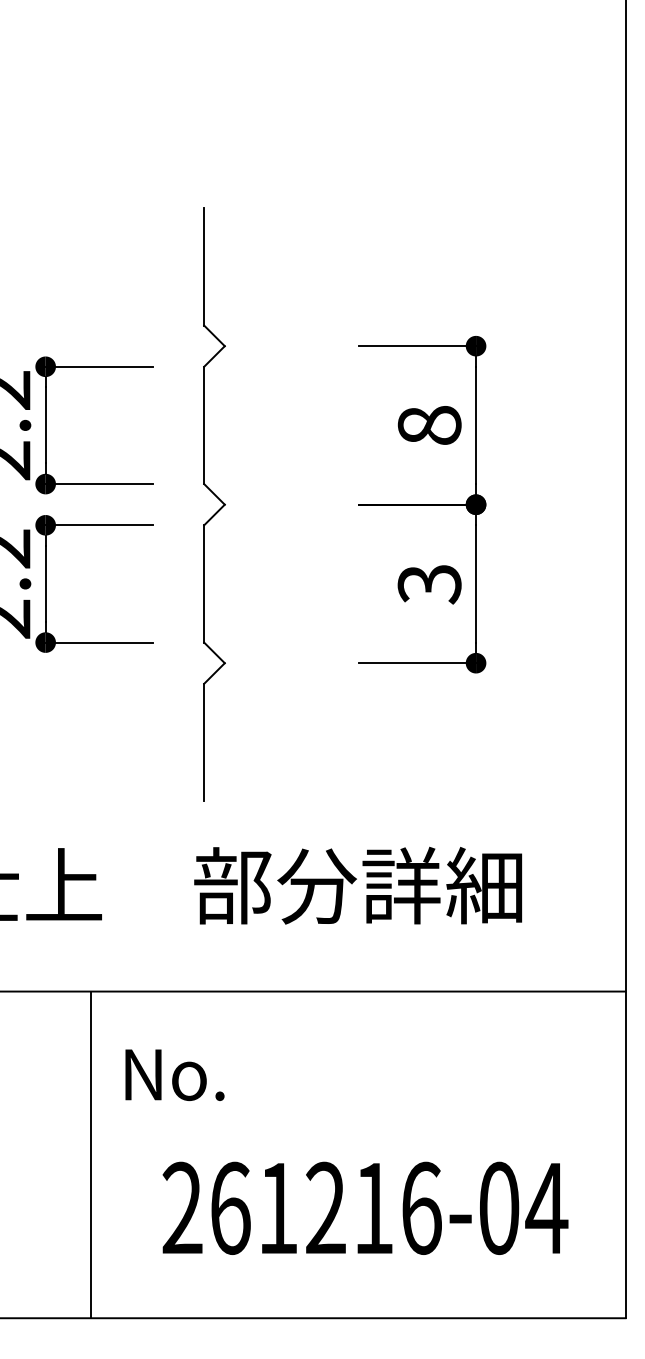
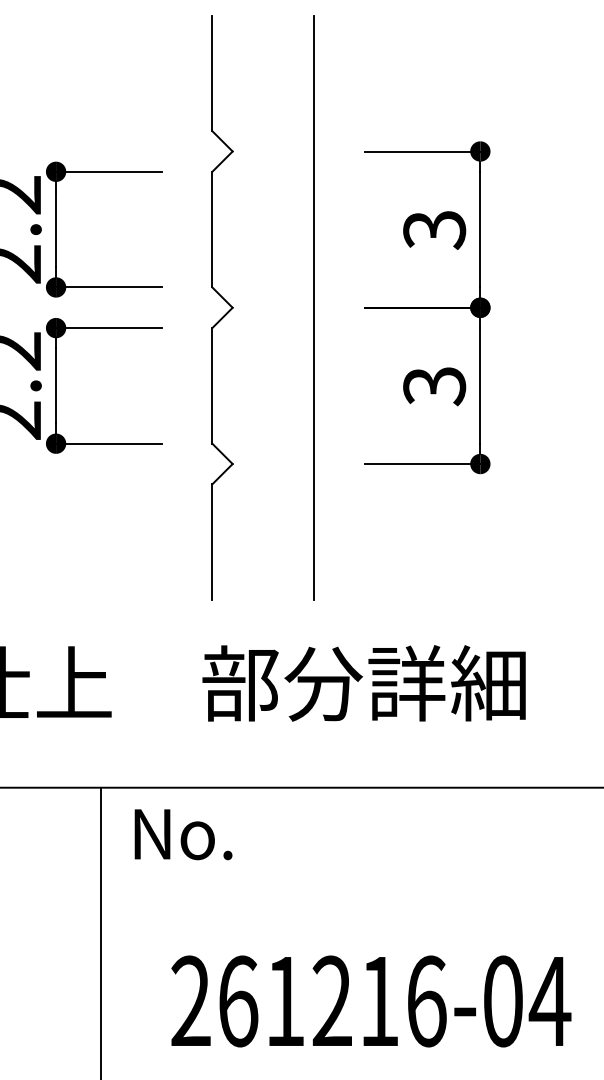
text: (429, 426) -> (434, 230), 8 -> 3
line: (306, 504) -> (313, 307), added
text: (174, 1074) -> (183, 833), moved

